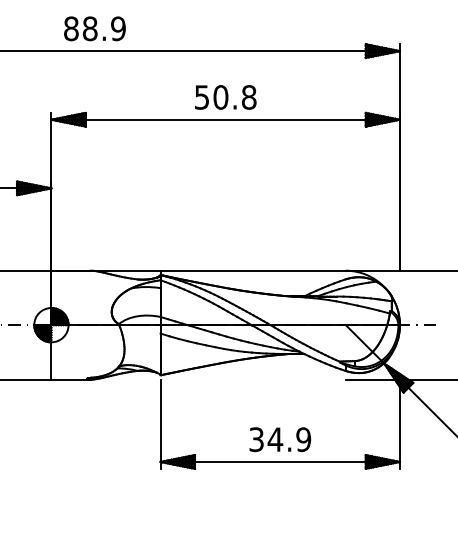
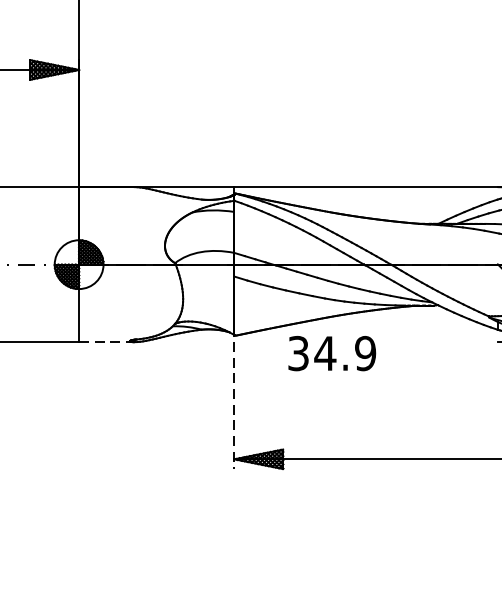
line: (71, 379) -> (107, 341), solid -> dashed
line: (160, 424) -> (234, 405), solid -> dashed
text: (280, 439) -> (332, 353), moved

